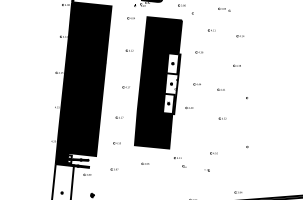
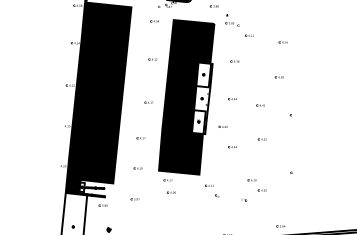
part: (224, 9) -> (232, 24), moved
part: (197, 125) -> (232, 147), added
part: (142, 153) -> (167, 180), added
part: (222, 162) -> (261, 190), added

